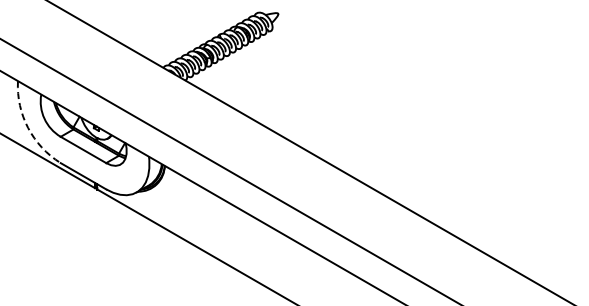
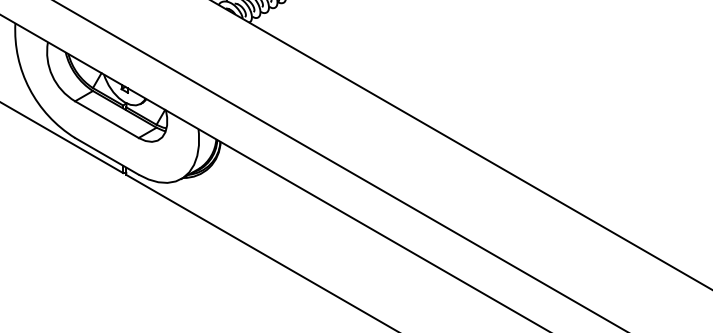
arc: (28, 127) -> (30, 88), dashed -> solid

